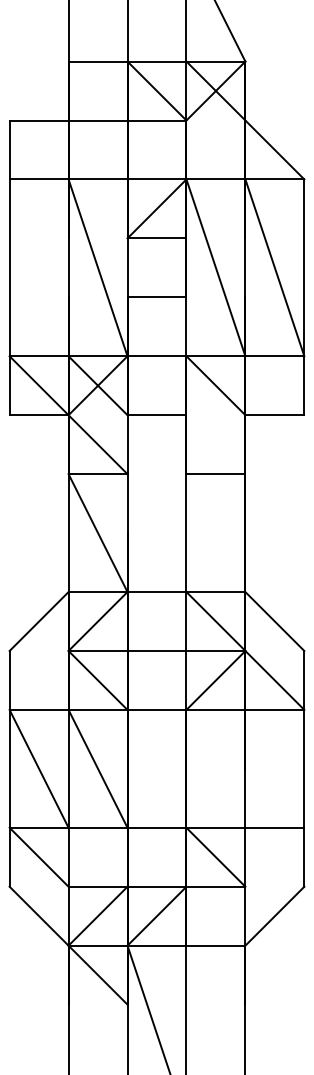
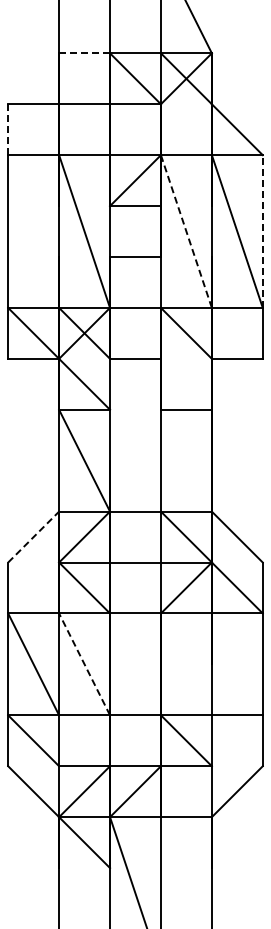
line: (99, 61) -> (85, 53), solid -> dashed
line: (9, 150) -> (8, 130), solid -> dashed
line: (216, 267) -> (186, 231), solid -> dashed
line: (304, 267) -> (262, 231), solid -> dashed
line: (40, 620) -> (34, 536), solid -> dashed
line: (97, 769) -> (84, 664), solid -> dashed

